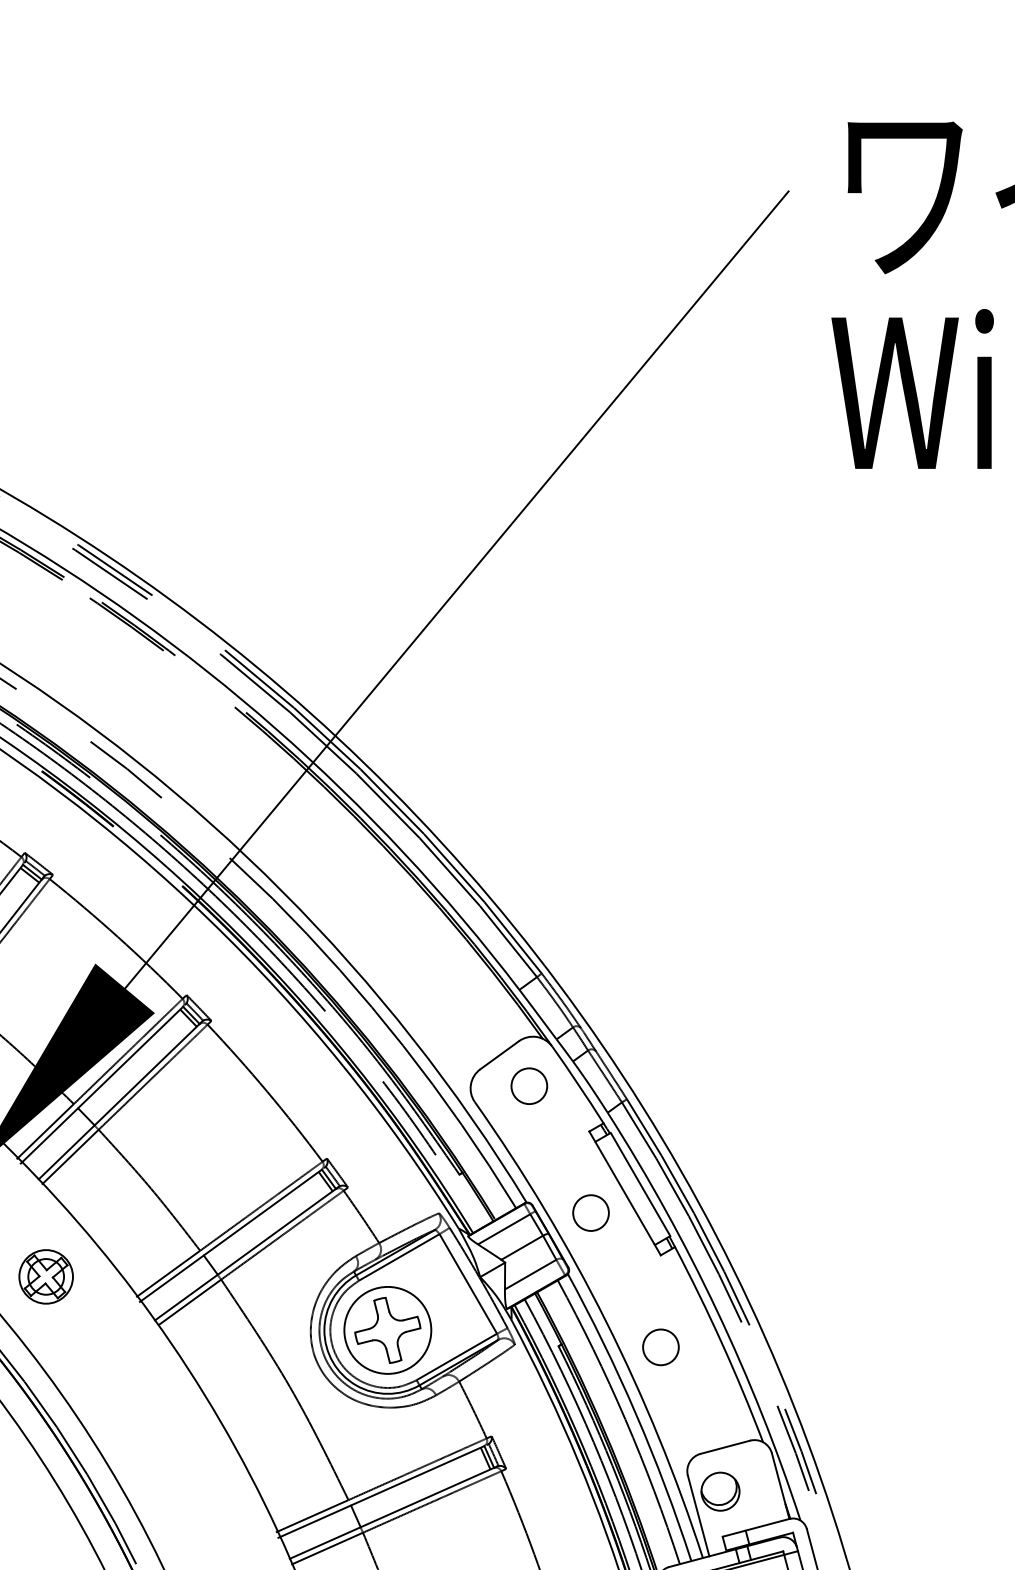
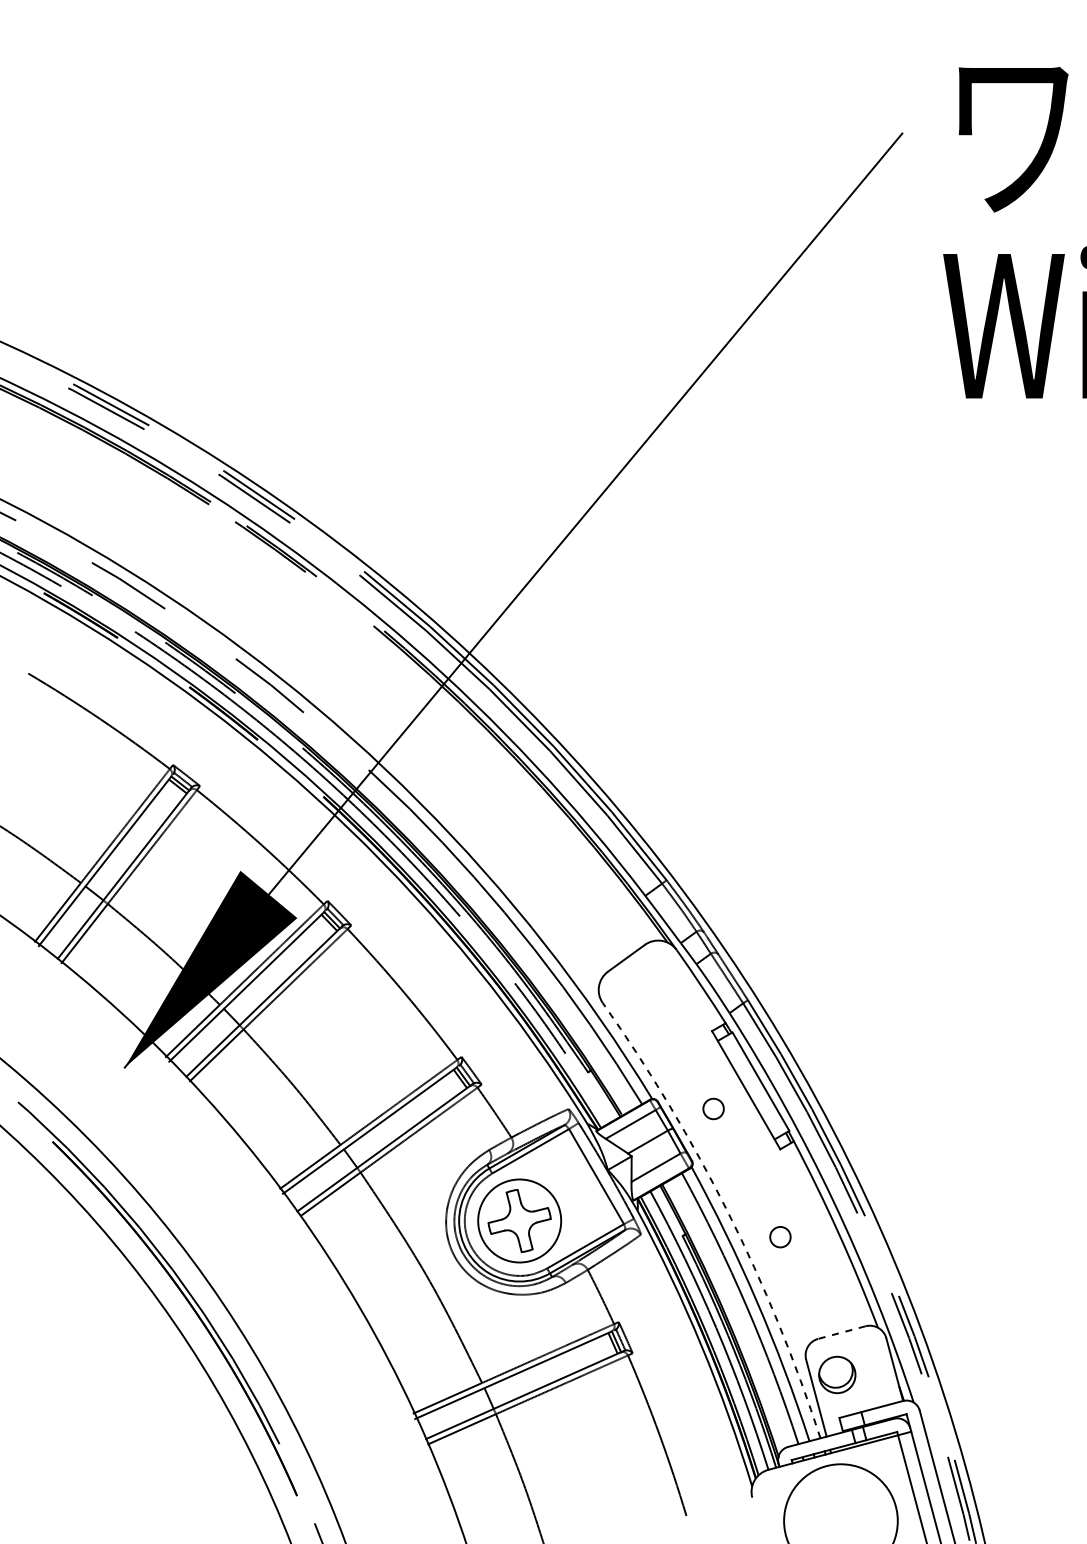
circle: (529, 1085) -> (654, 987), removed
circle: (590, 1212) -> (713, 1108), size x0.6
part: (46, 1276) -> (193, 1169), removed
arc: (606, 1321) -> (728, 1212), solid -> dashed
circle: (661, 1347) -> (780, 1237), size x0.6
line: (724, 1447) -> (841, 1332), solid -> dashed

